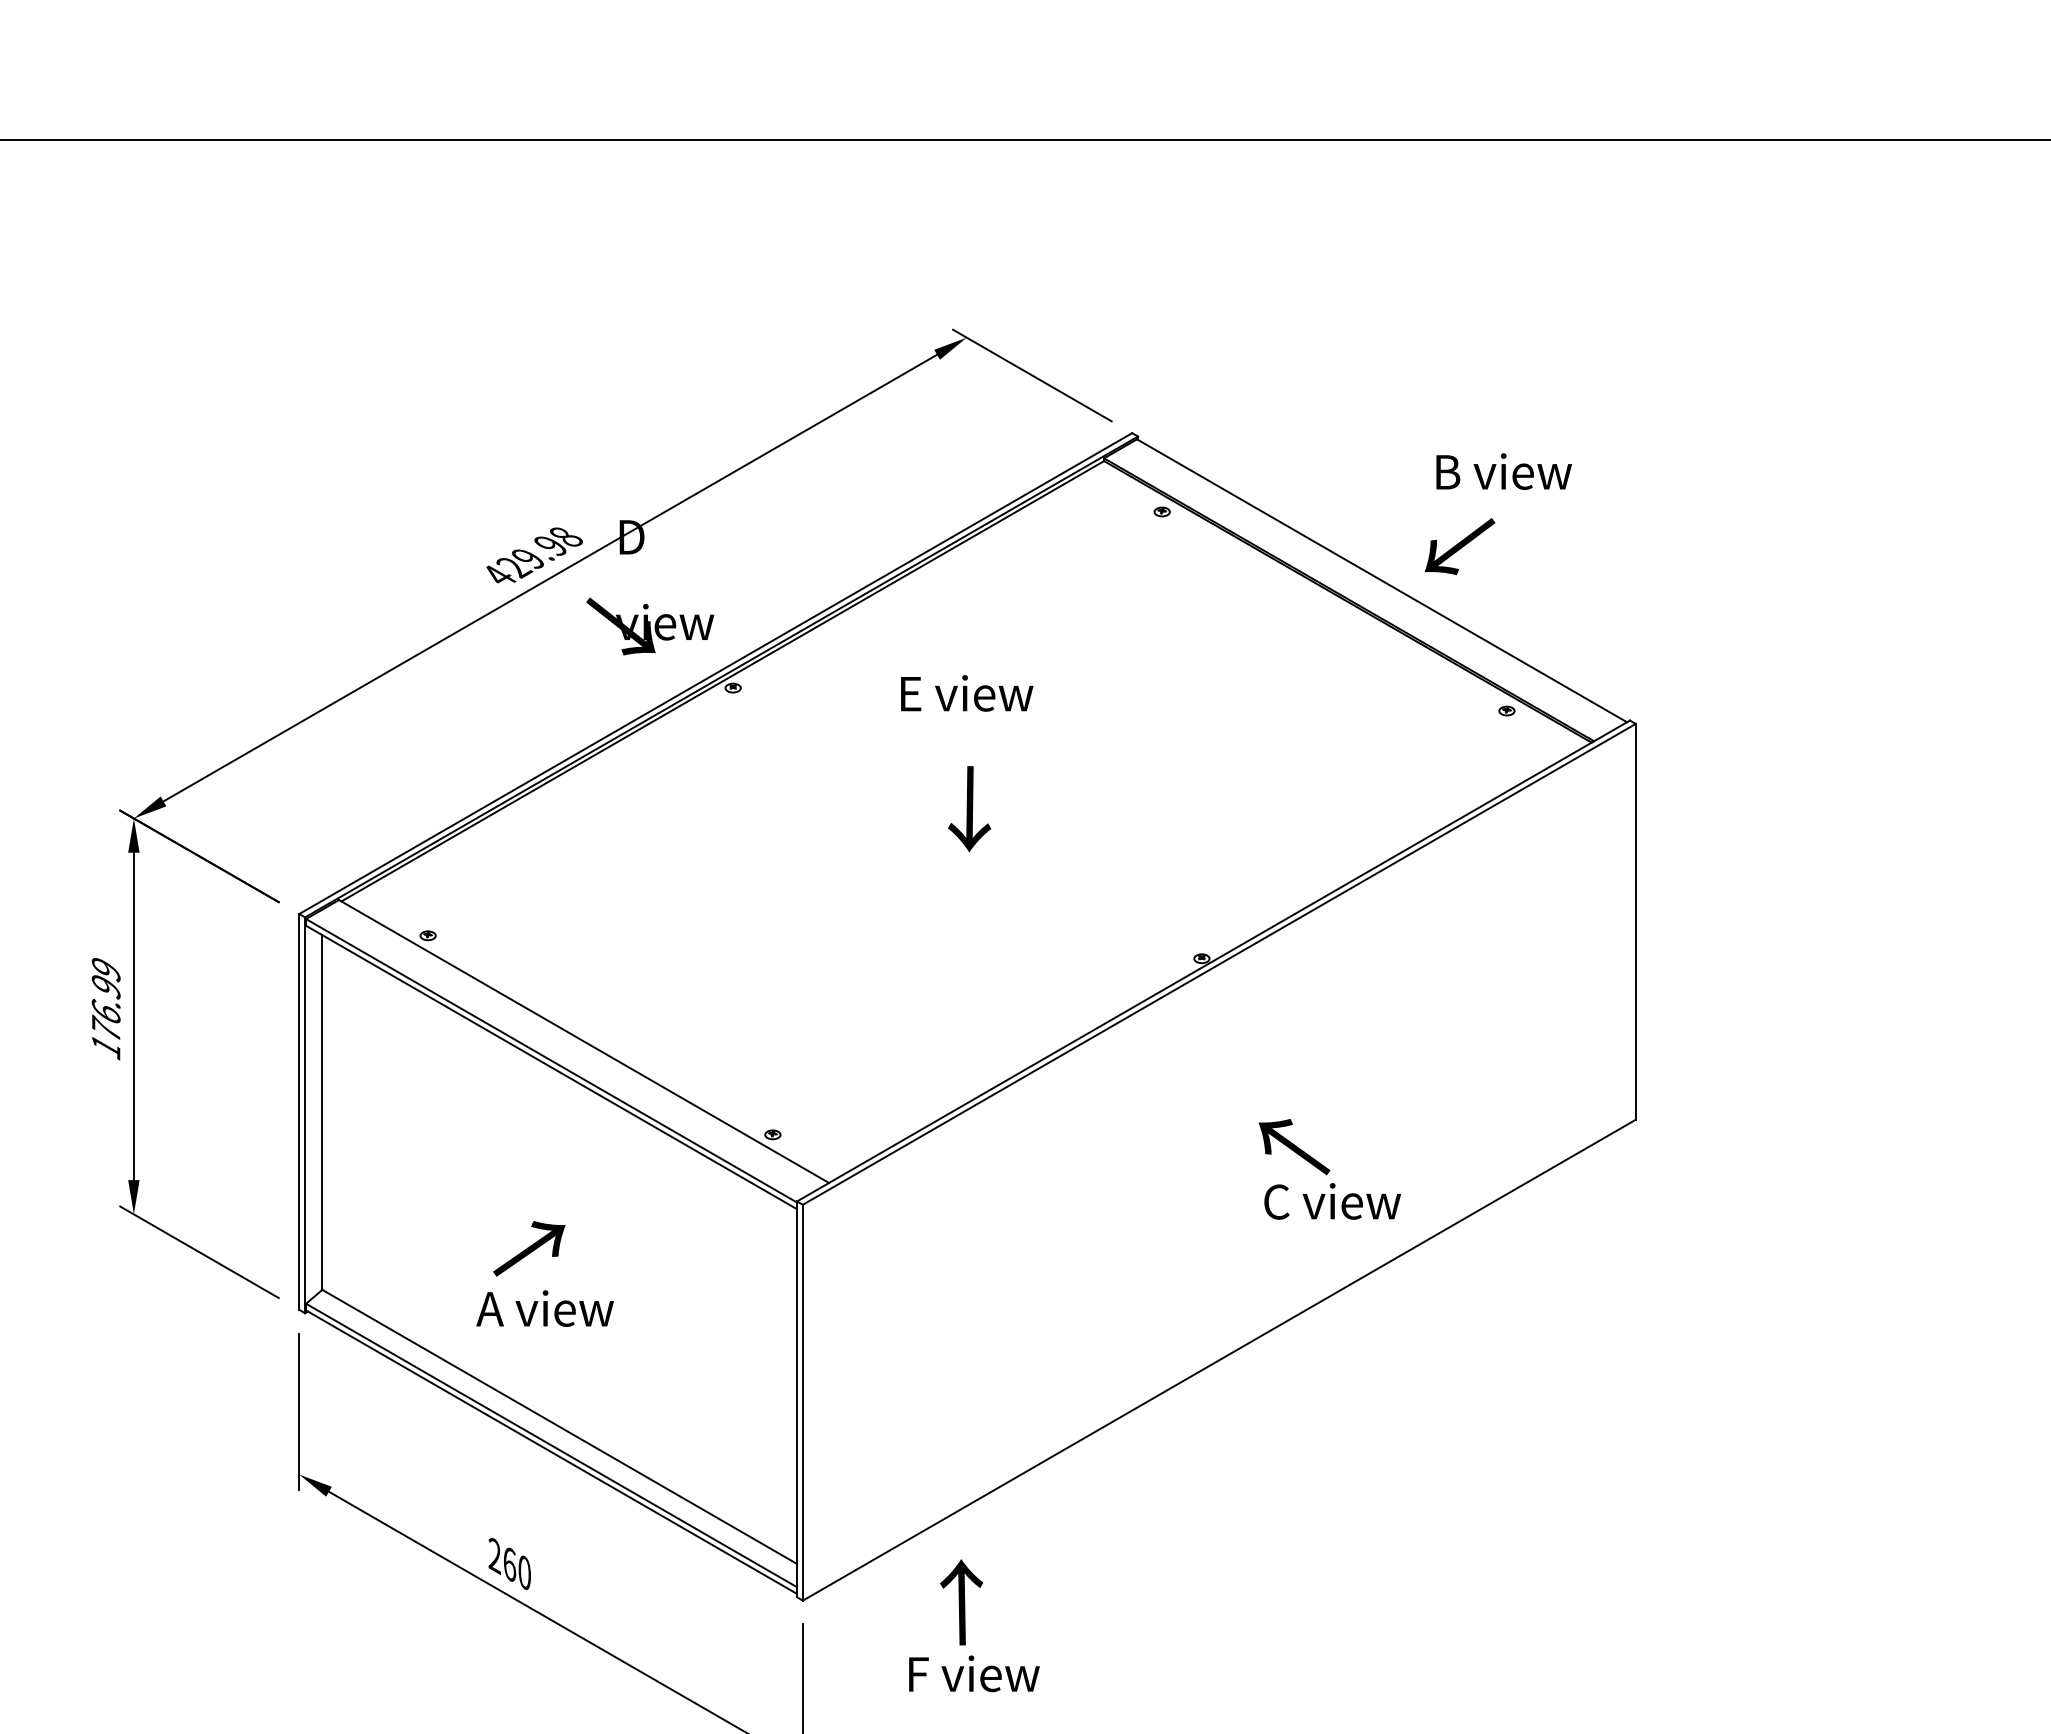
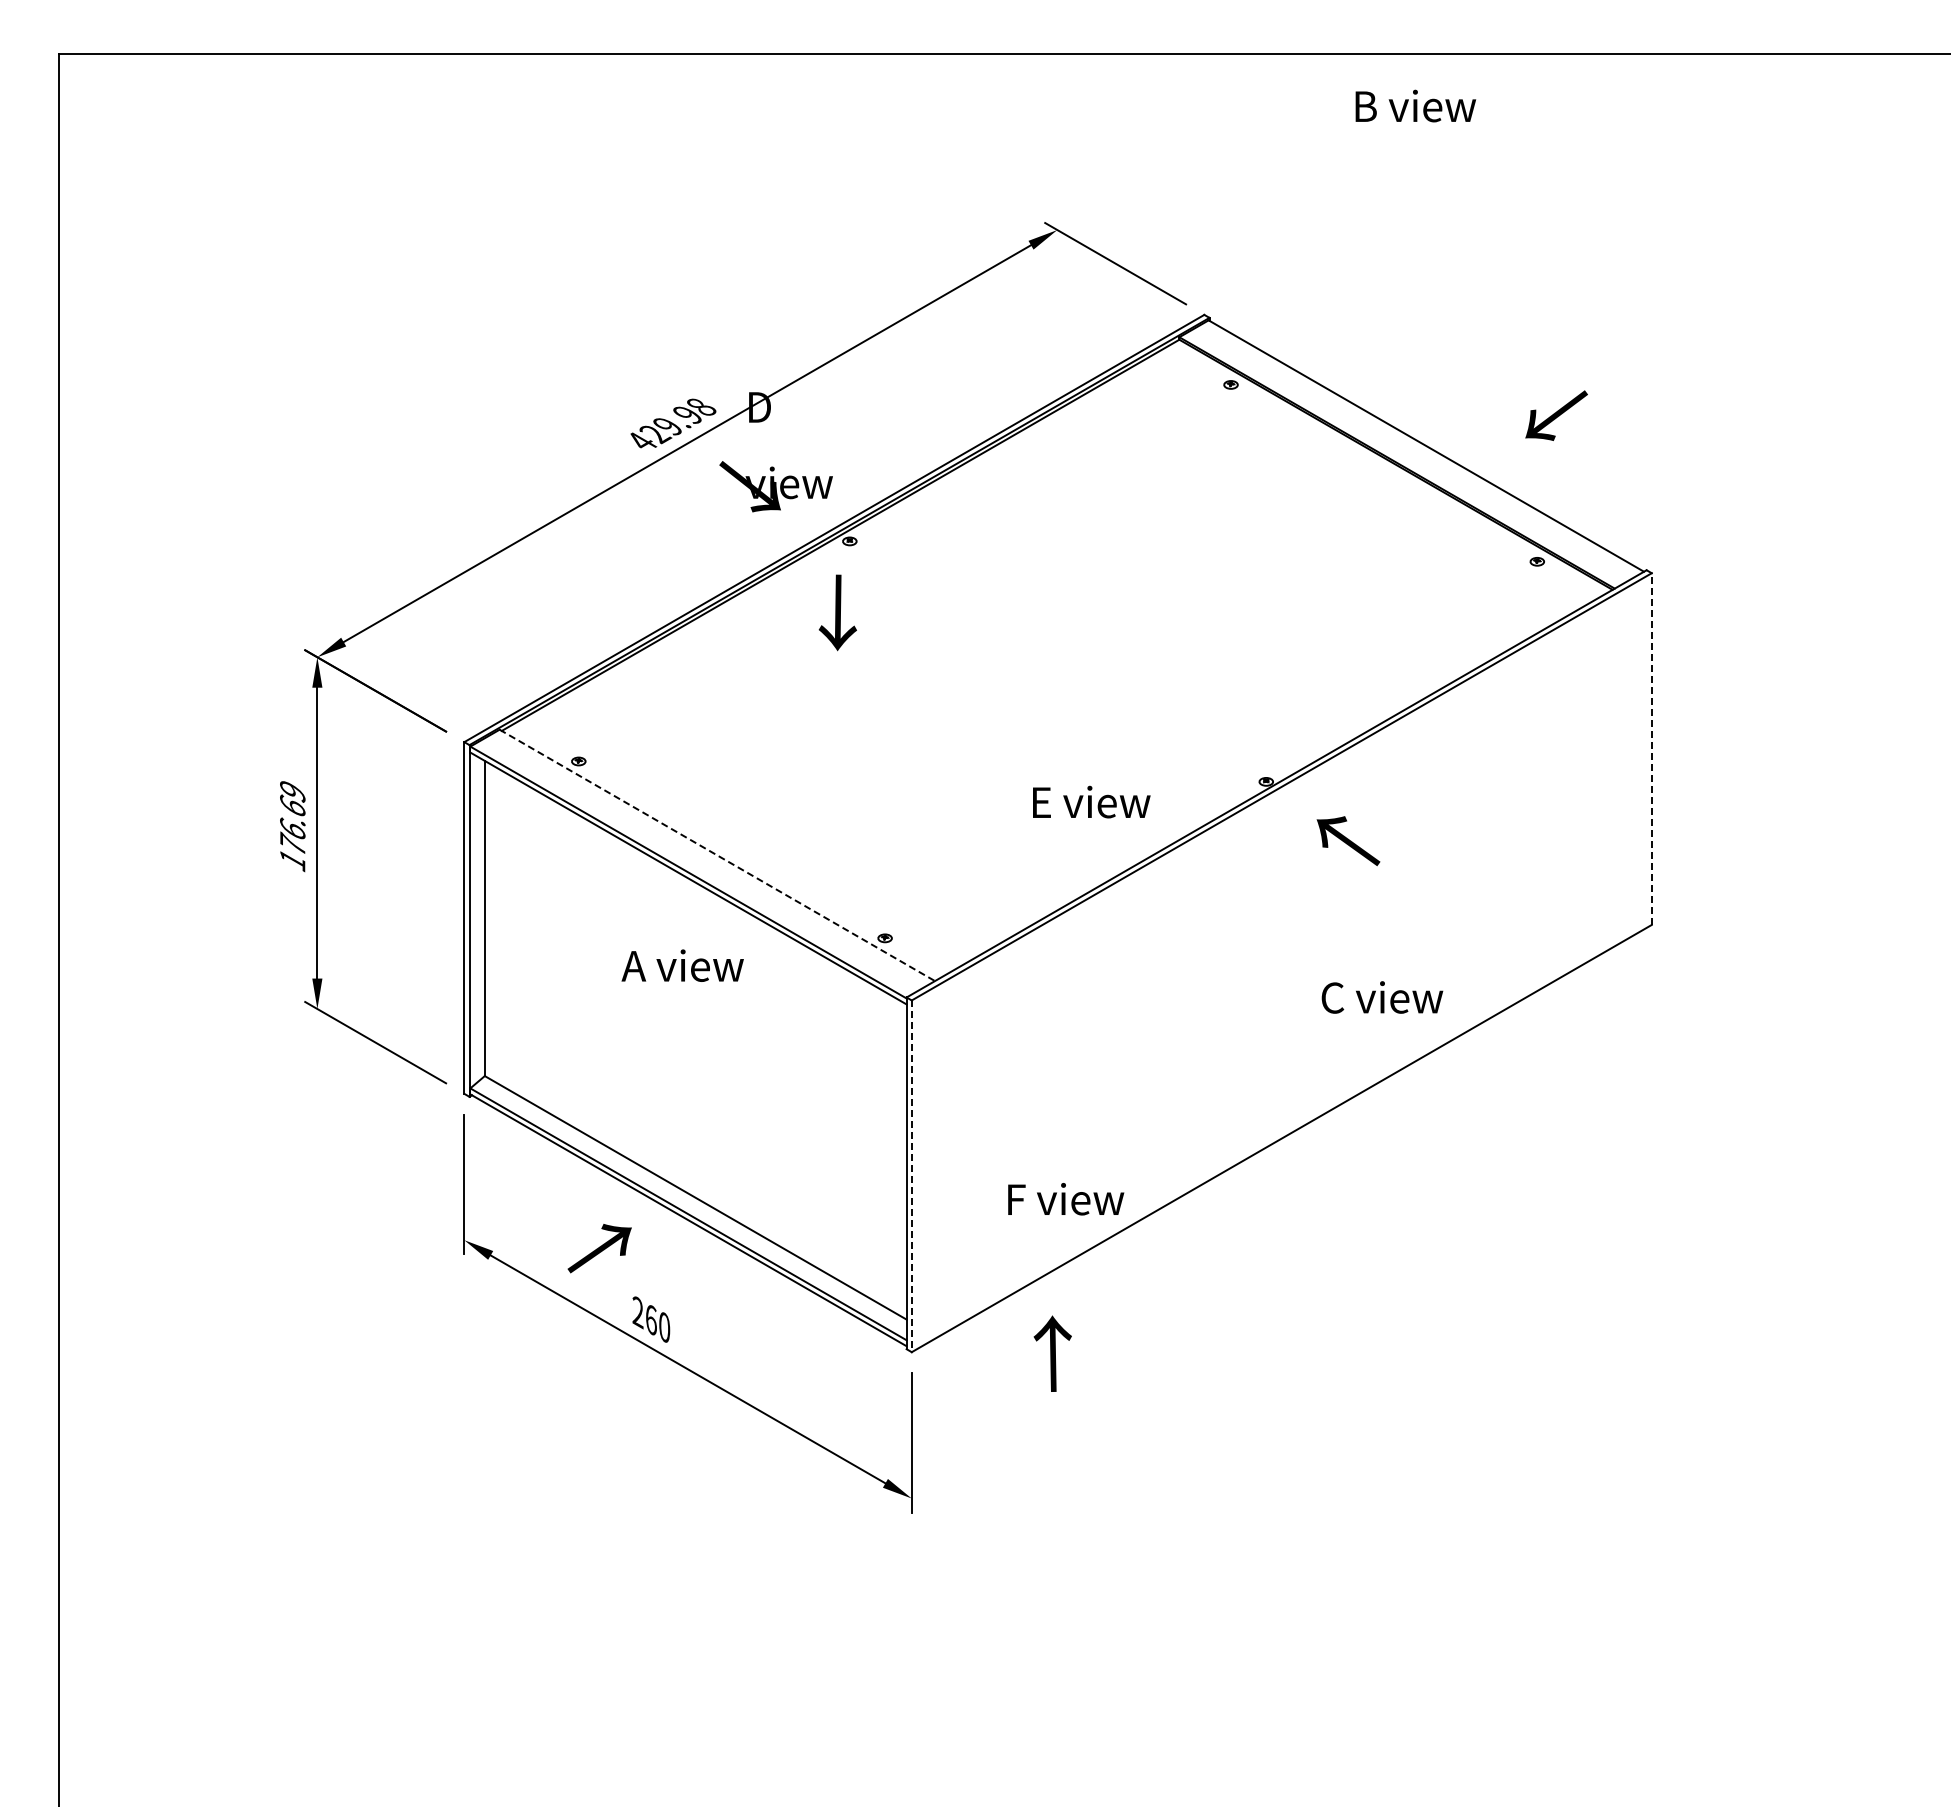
text: (1503, 470) -> (1415, 105), moved
text: (1459, 546) -> (1556, 415), moved
text: (966, 692) -> (1091, 801), moved
text: (969, 808) -> (837, 612), moved
line: (1635, 922) -> (1651, 749), solid -> dashed
text: (105, 986) -> (292, 806), 176.99 -> 176.69
line: (584, 1041) -> (717, 855), solid -> dashed
text: (1294, 1147) -> (1348, 841), moved
text: (529, 1248) -> (599, 1248), moved
text: (544, 1308) -> (682, 965), moved
line: (802, 1402) -> (911, 1176), solid -> dashed
text: (974, 1674) -> (1066, 1199), moved

